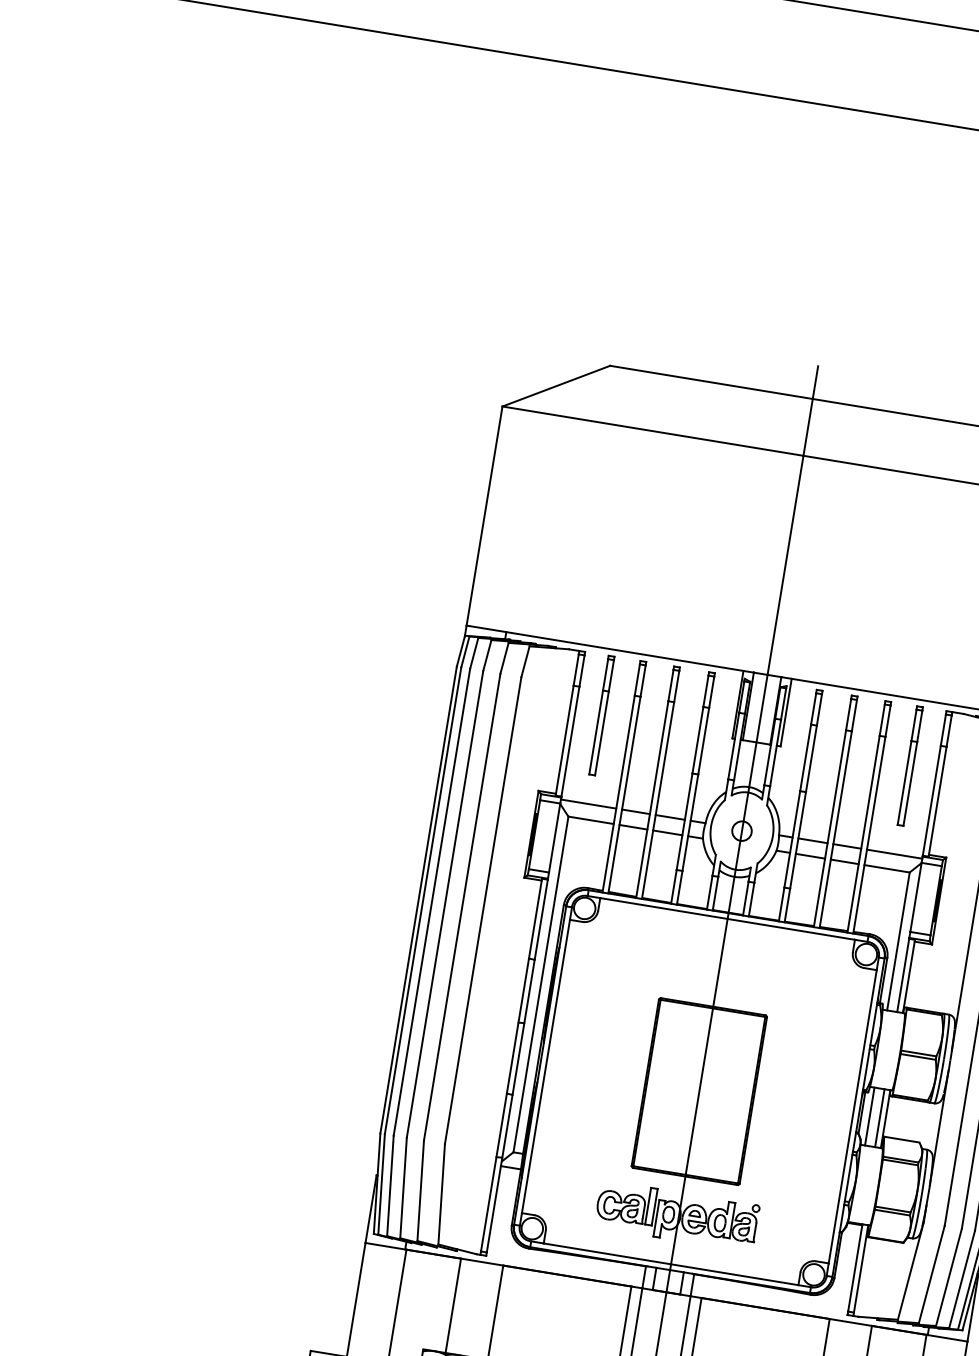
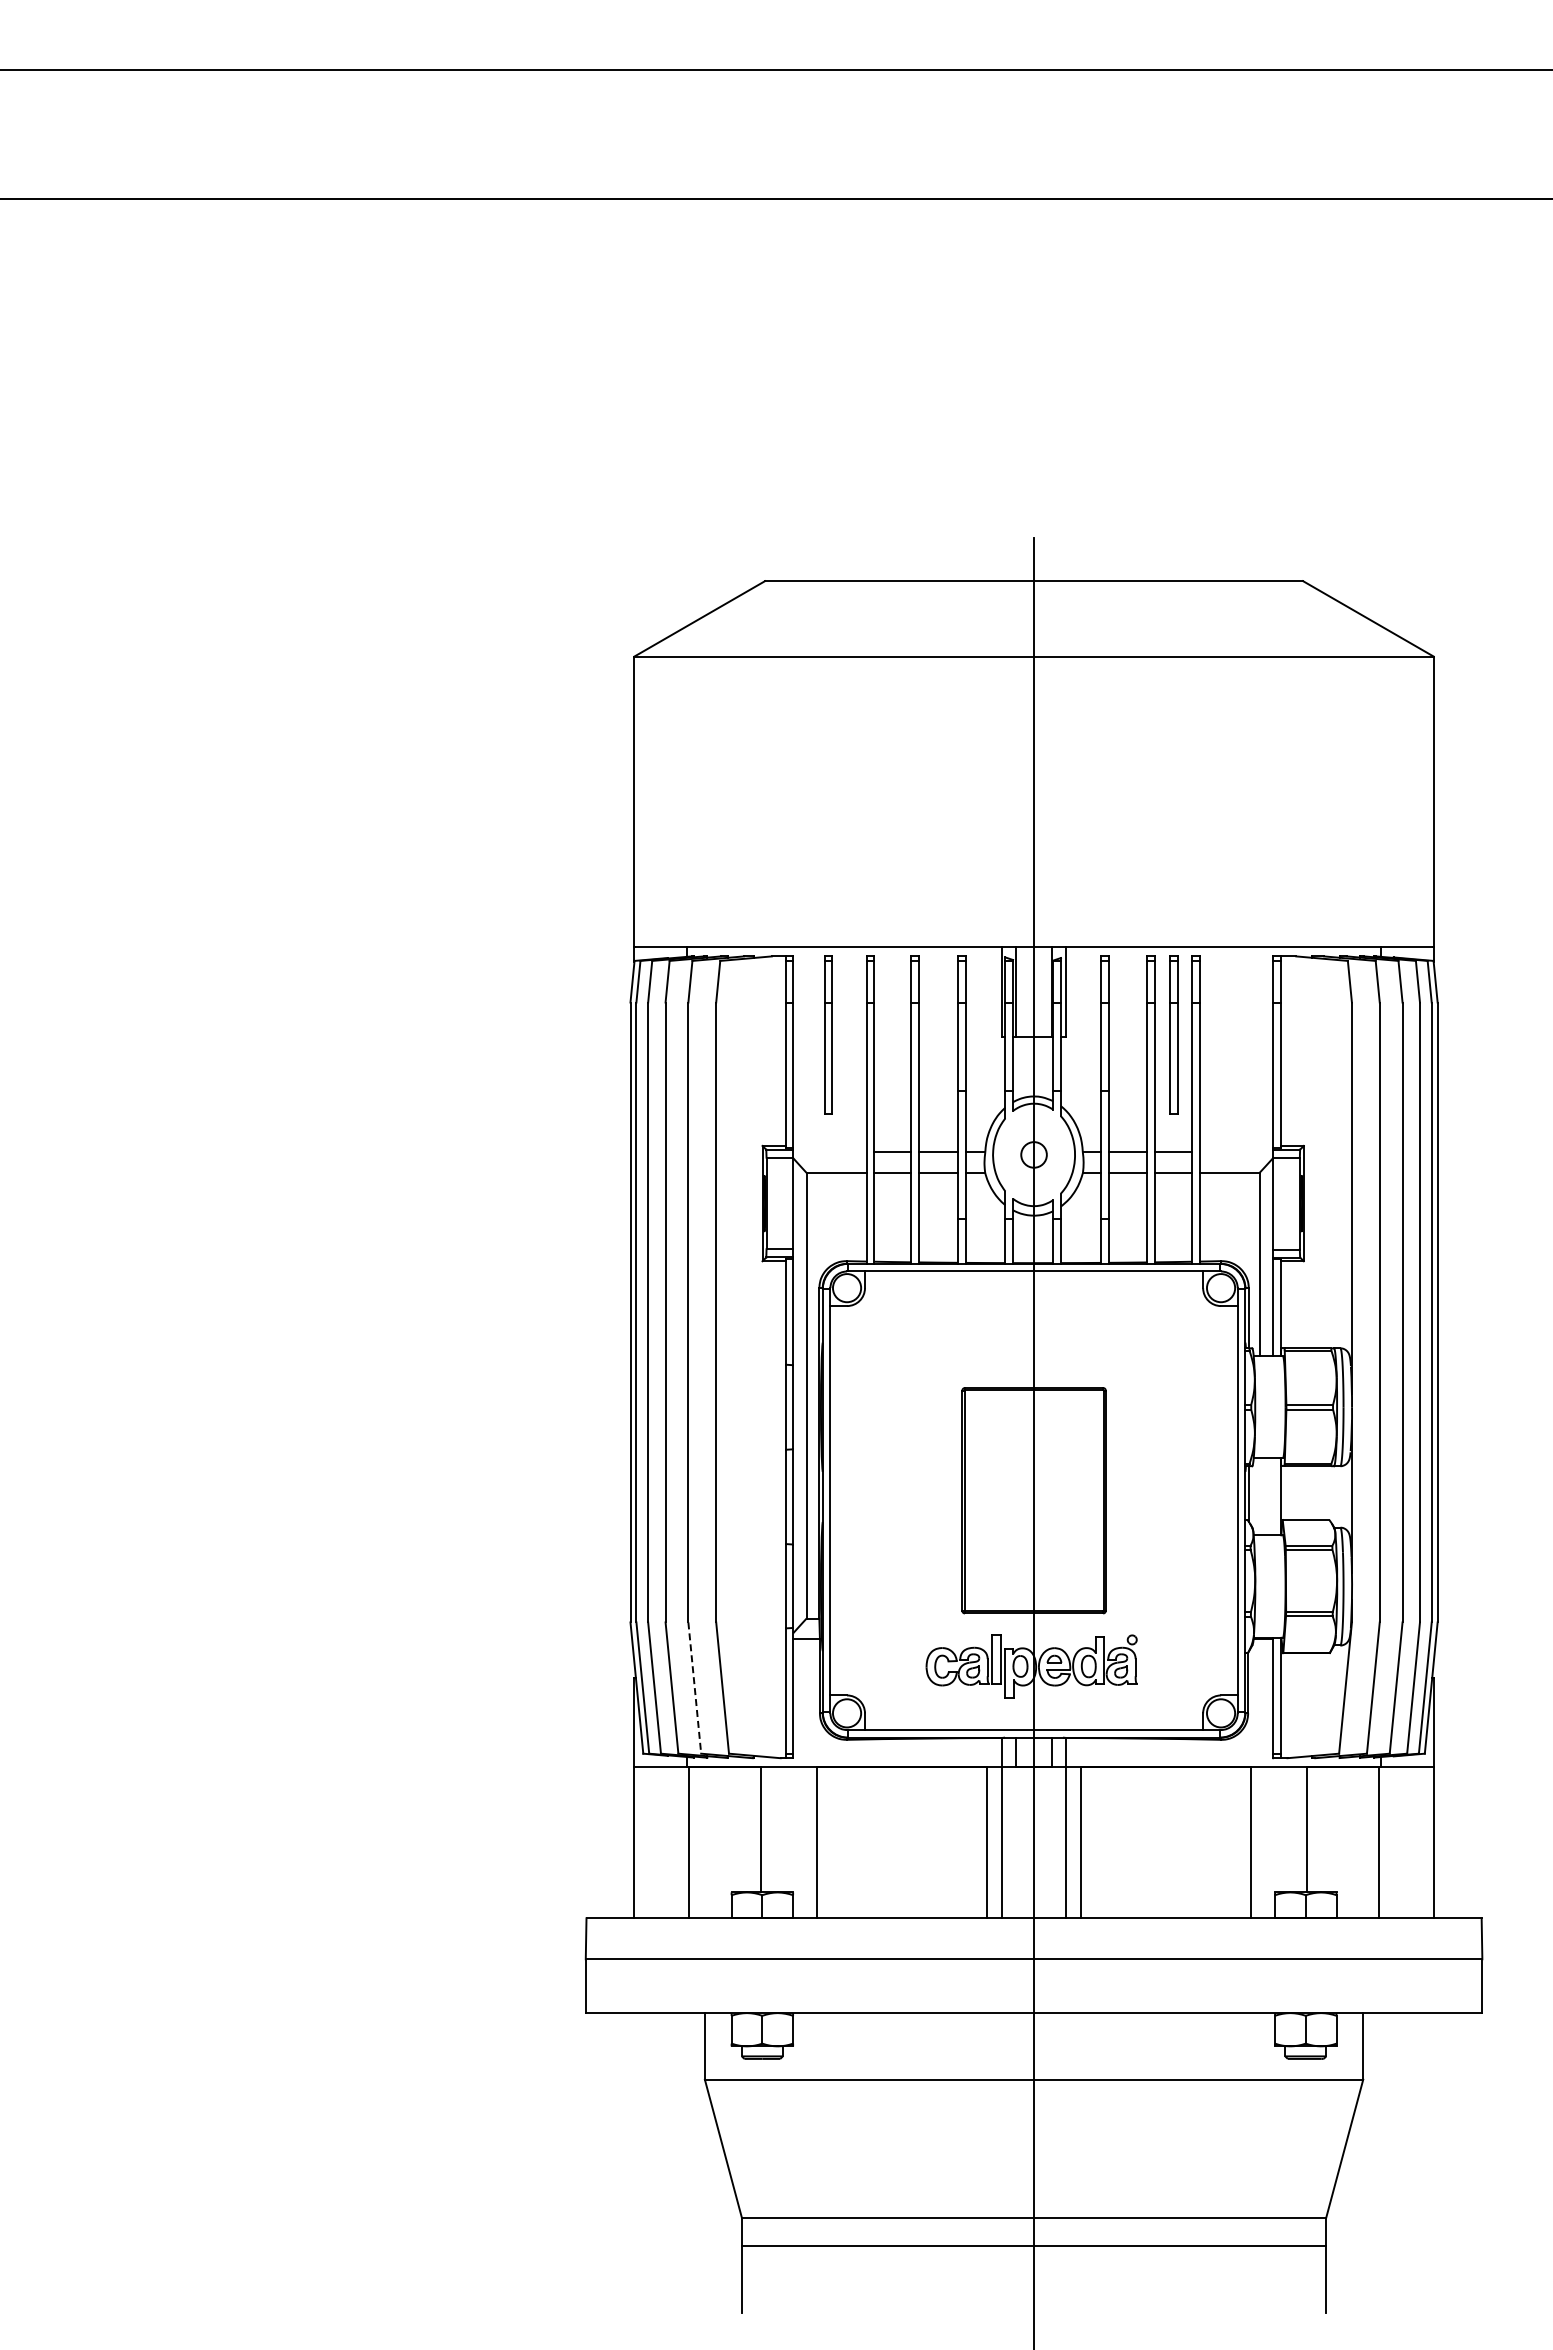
part: (910, 765) -> (1173, 1034), moved
line: (588, 804) -> (829, 1152), removed
line: (894, 854) -> (1236, 1152), removed
line: (869, 1116) -> (1259, 1496), removed
line: (880, 1117) -> (1273, 1496), removed
line: (420, 1191) -> (694, 1688), solid -> dashed

